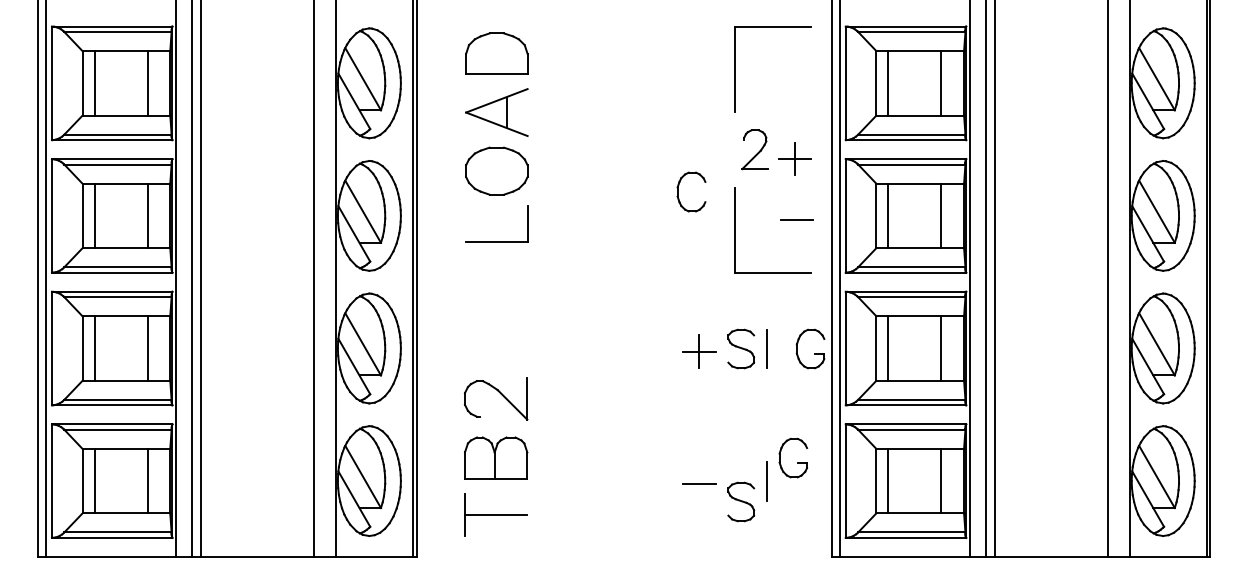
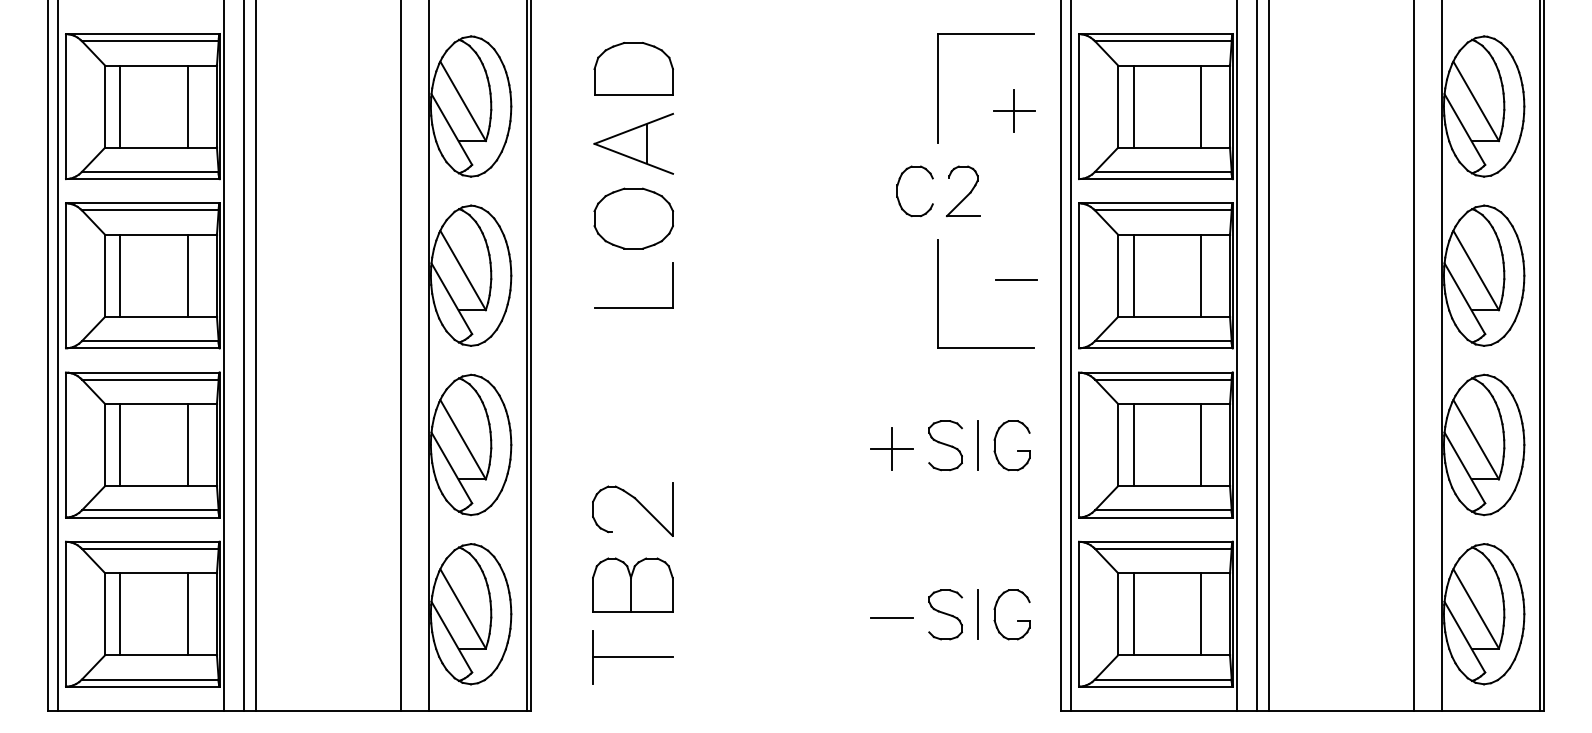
part: (795, 158) -> (1014, 110), moved
part: (678, 188) -> (898, 186), moved
part: (814, 352) -> (1017, 450), moved
part: (797, 462) -> (1017, 620), moved
part: (741, 501) -> (945, 614), moved

